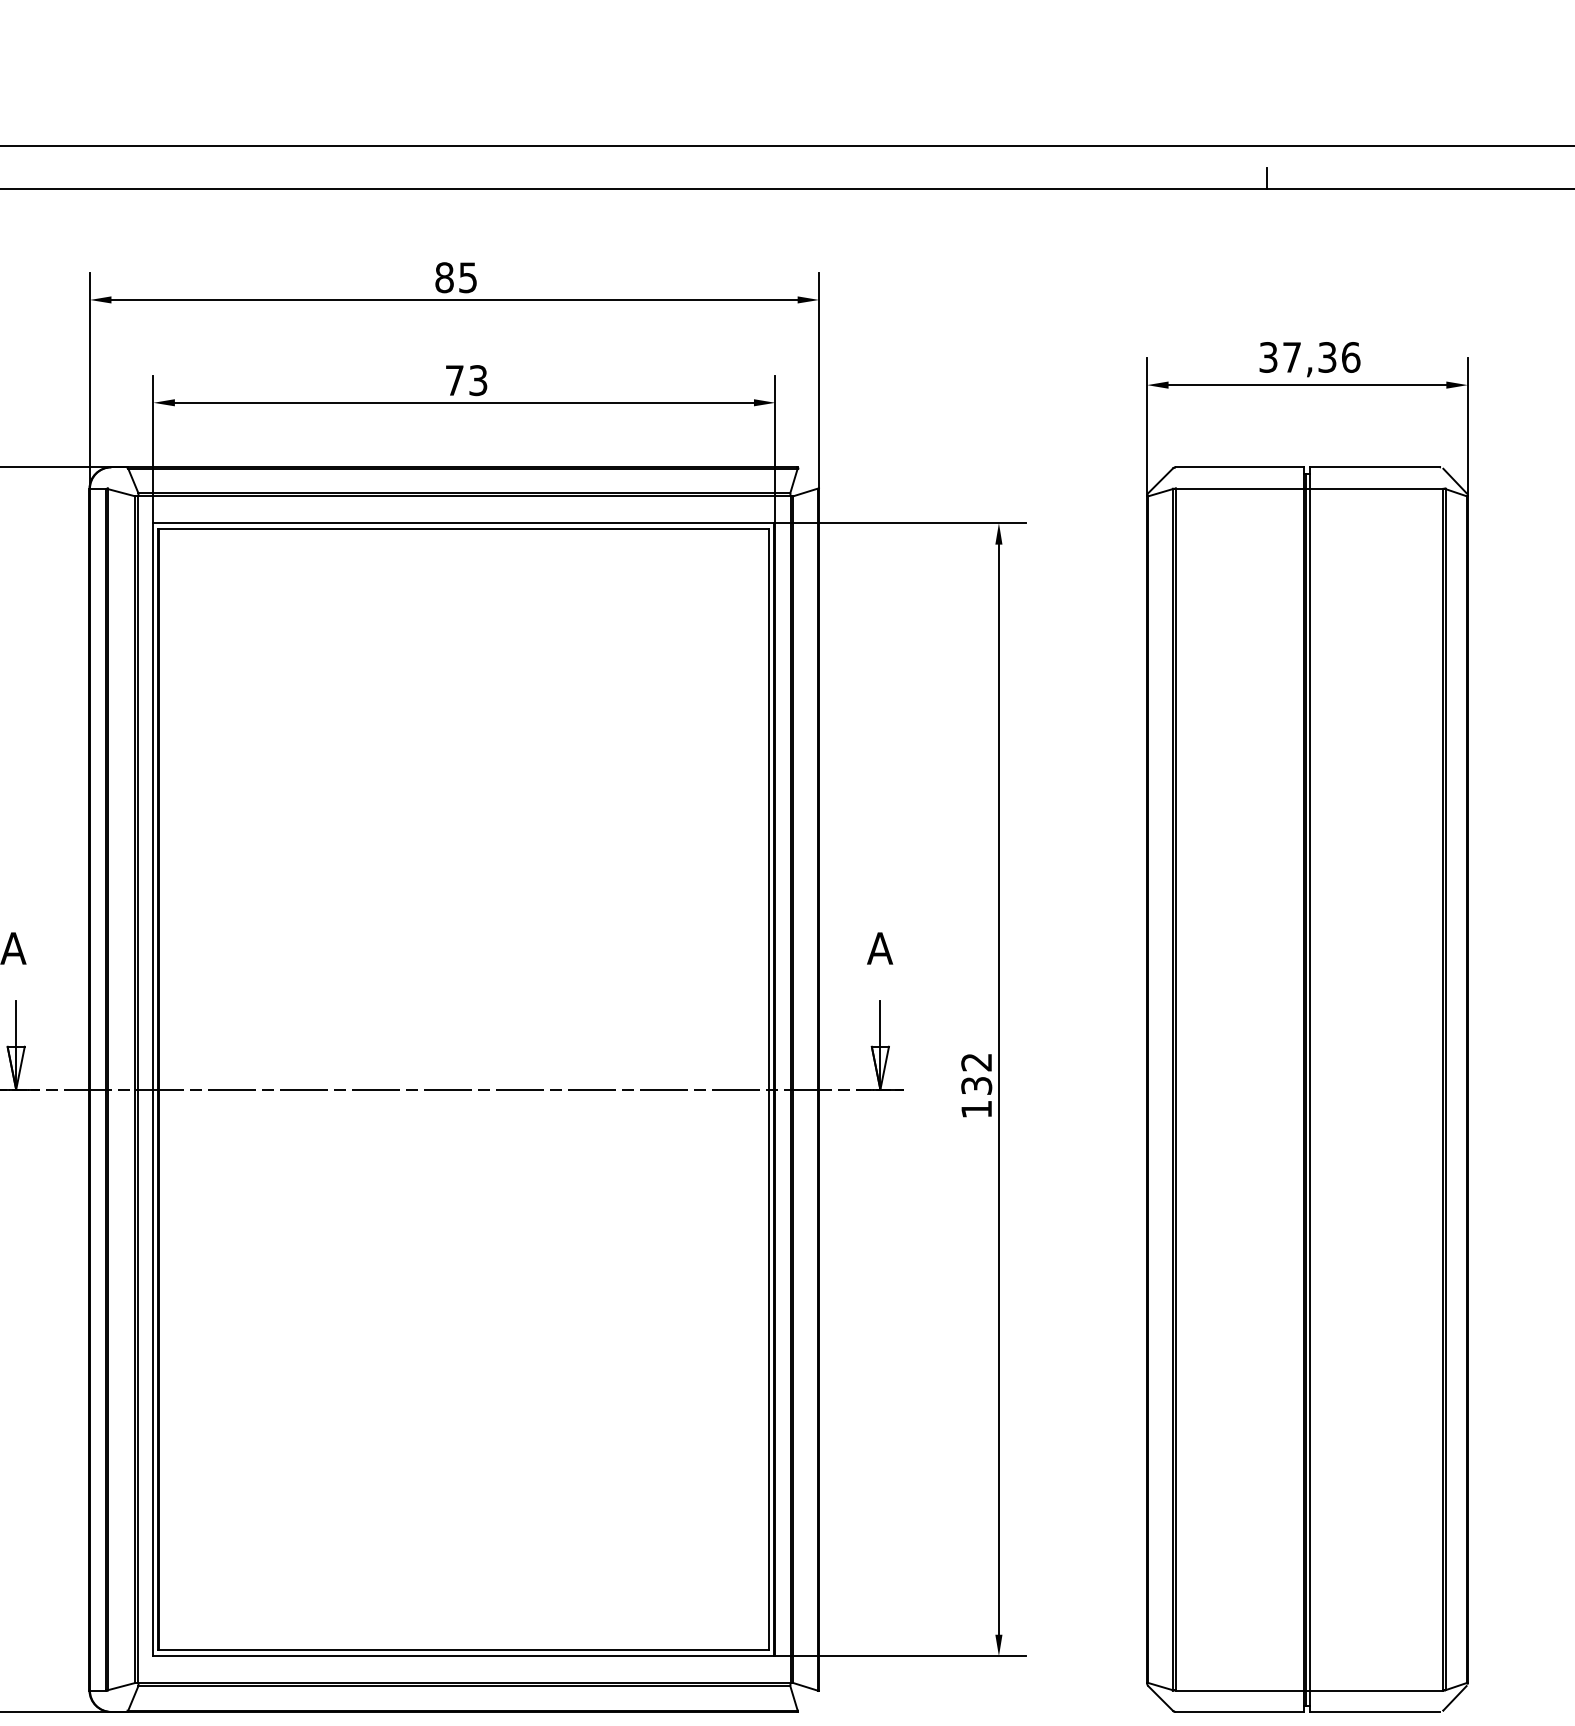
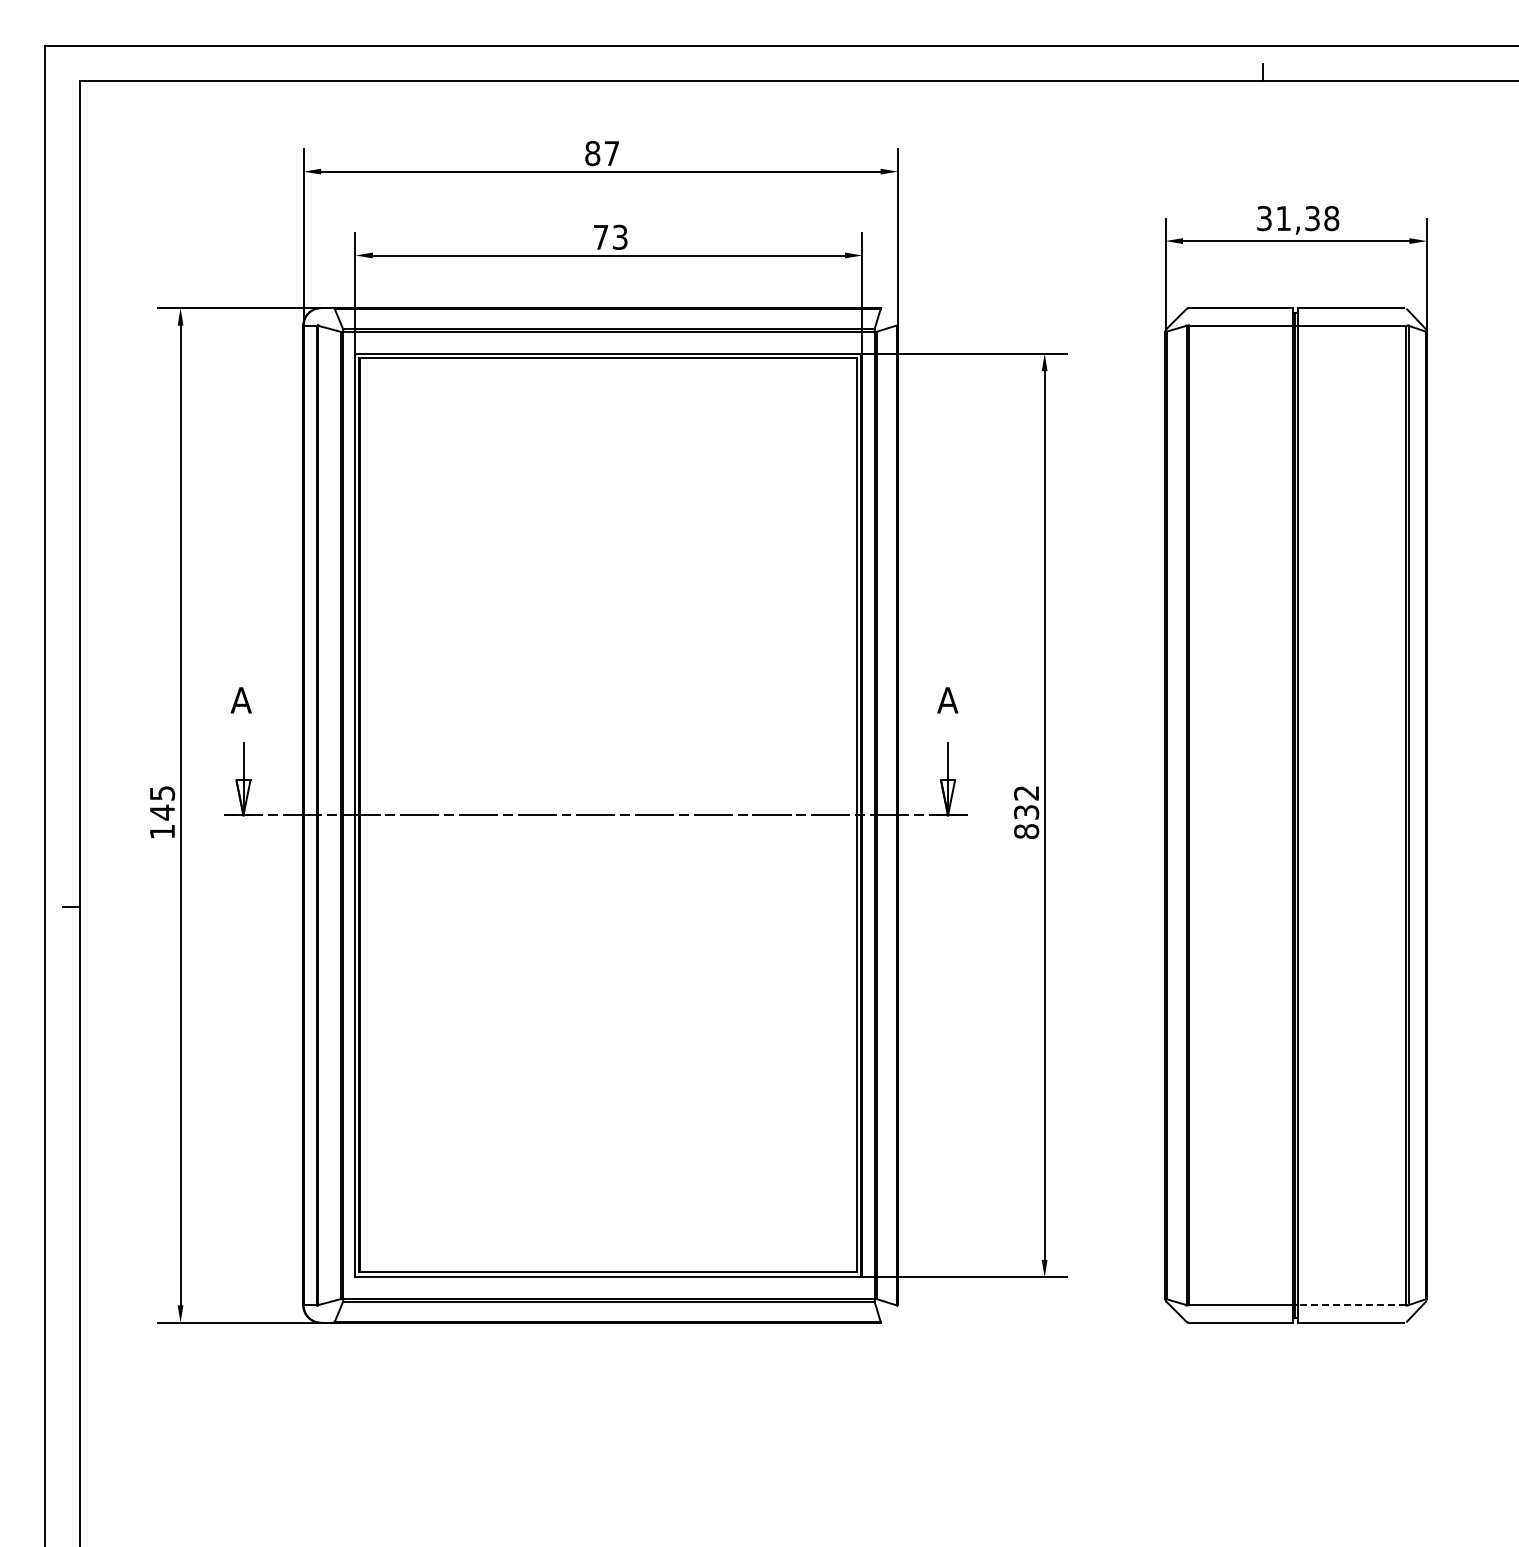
text: (467, 277) -> (611, 153), 85 -> 87
text: (1321, 357) -> (1307, 218), 37,36 -> 31,38
text: (976, 1109) -> (1026, 831), 132 -> 832
line: (1375, 1690) -> (1351, 1305), solid -> dashed

